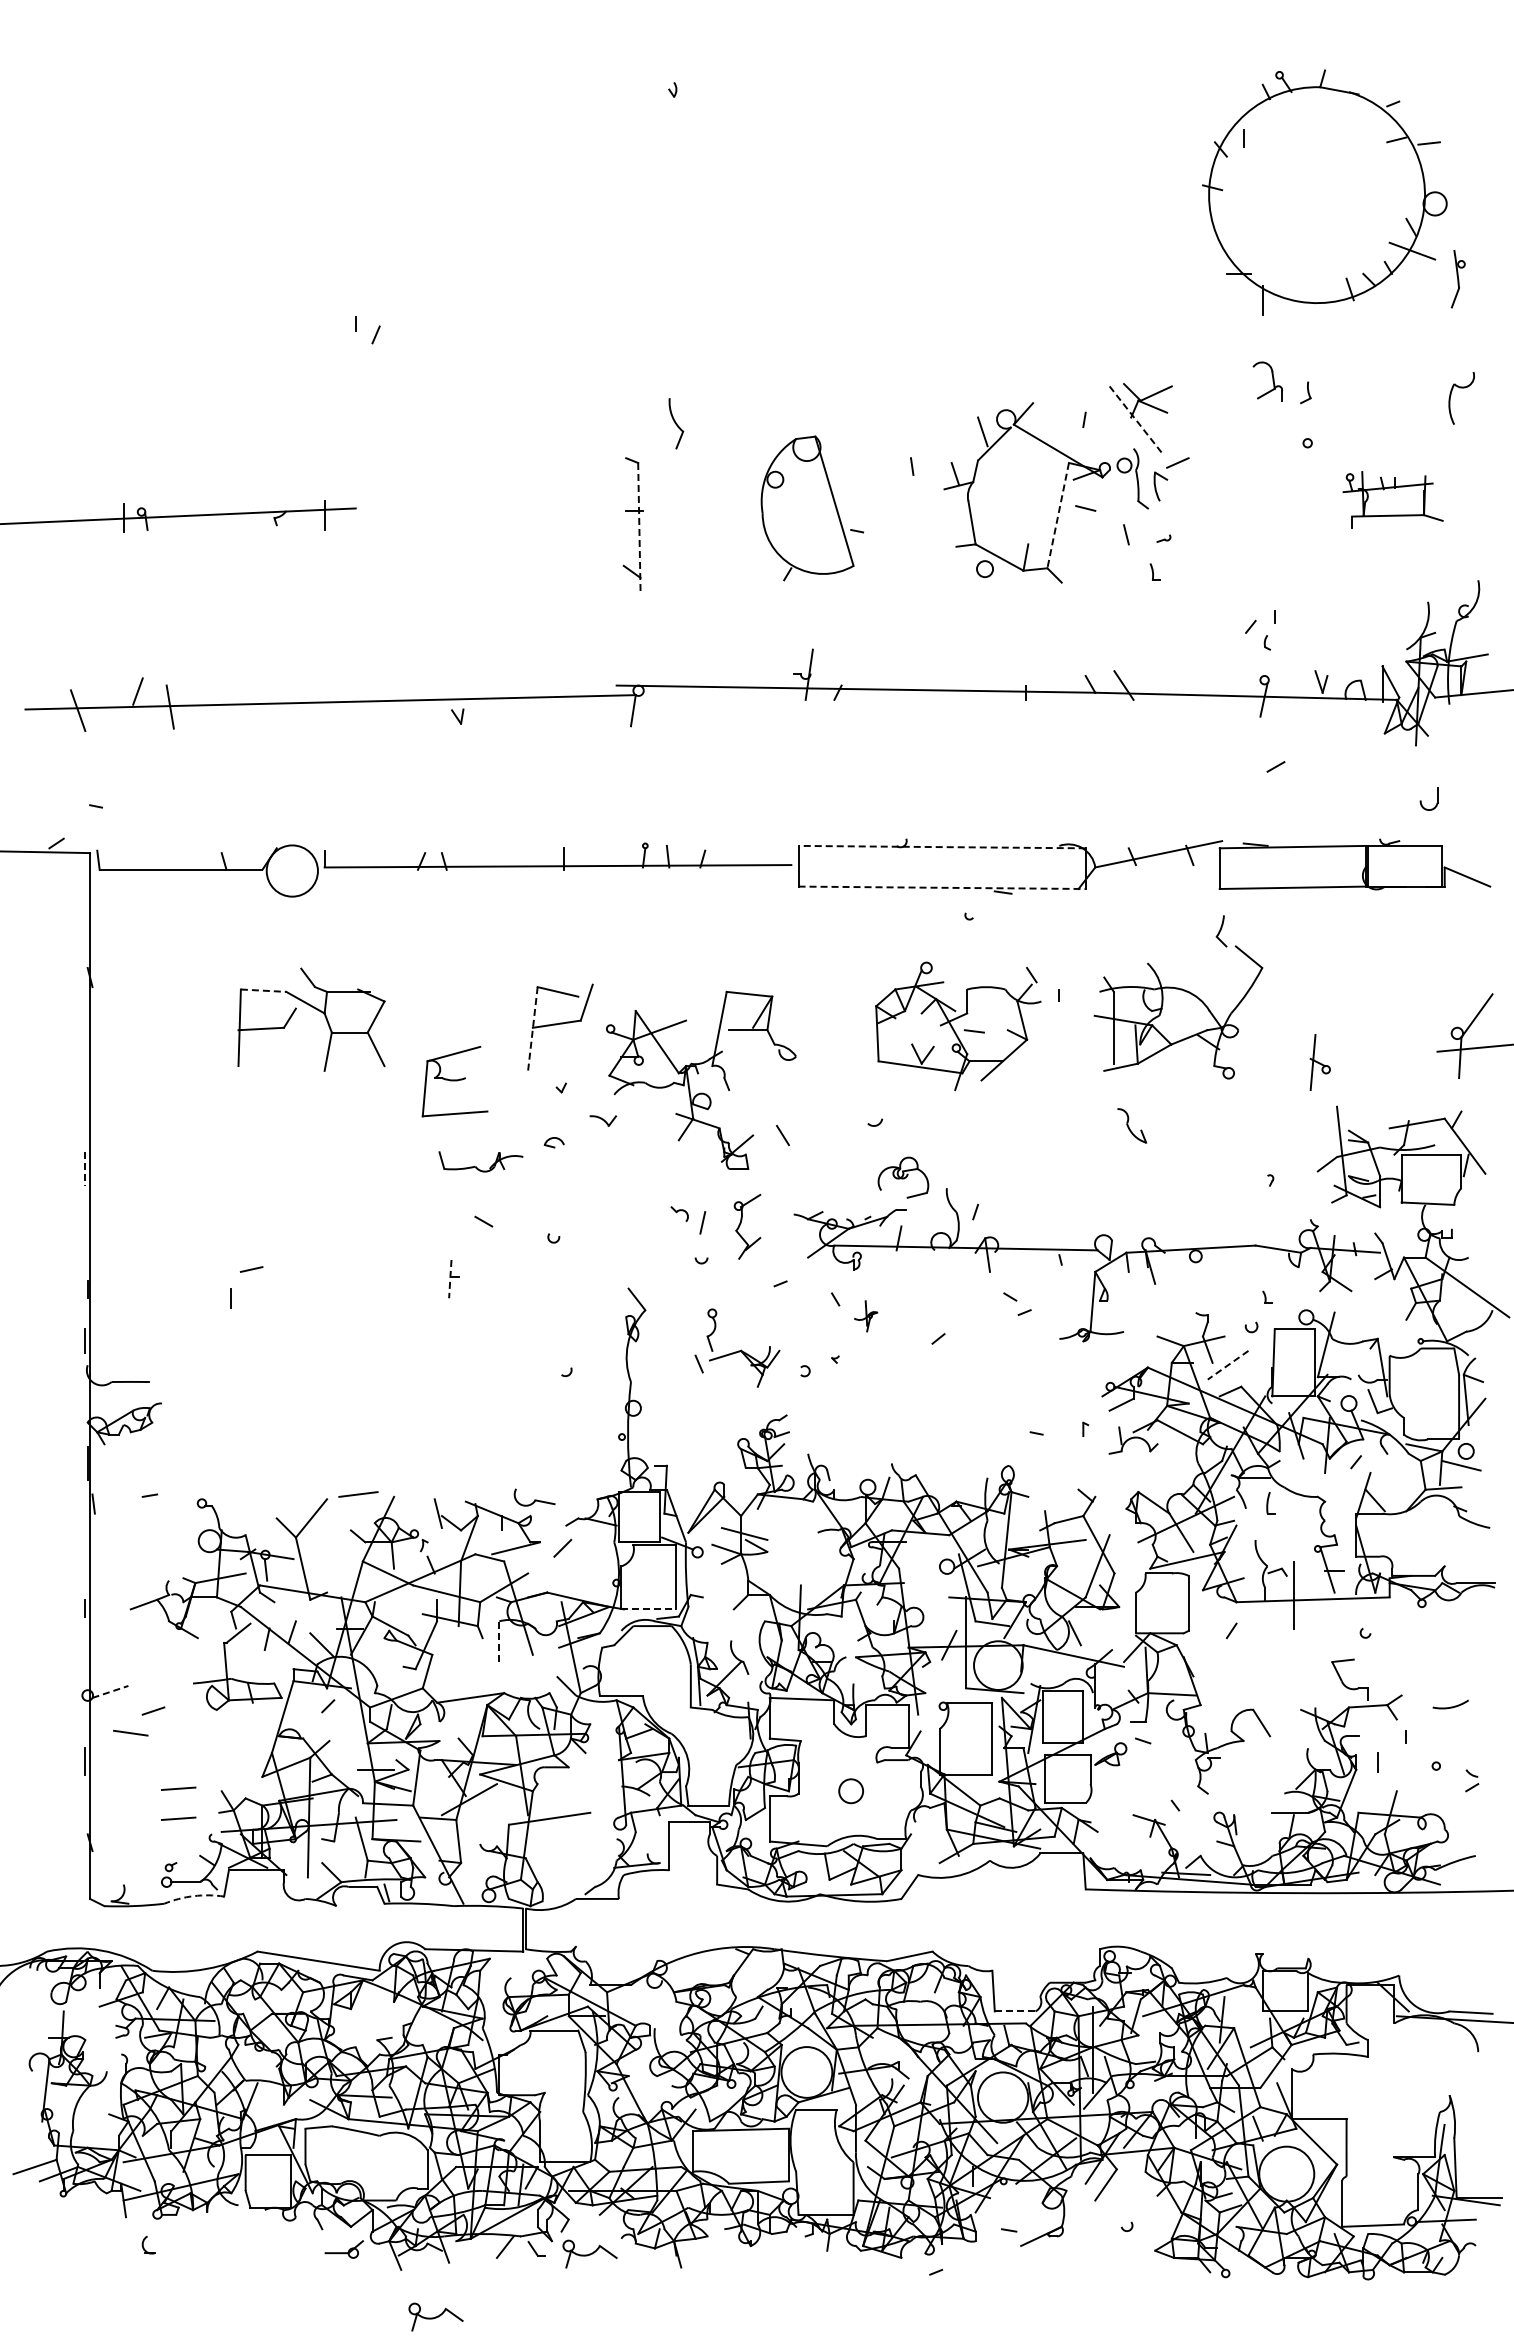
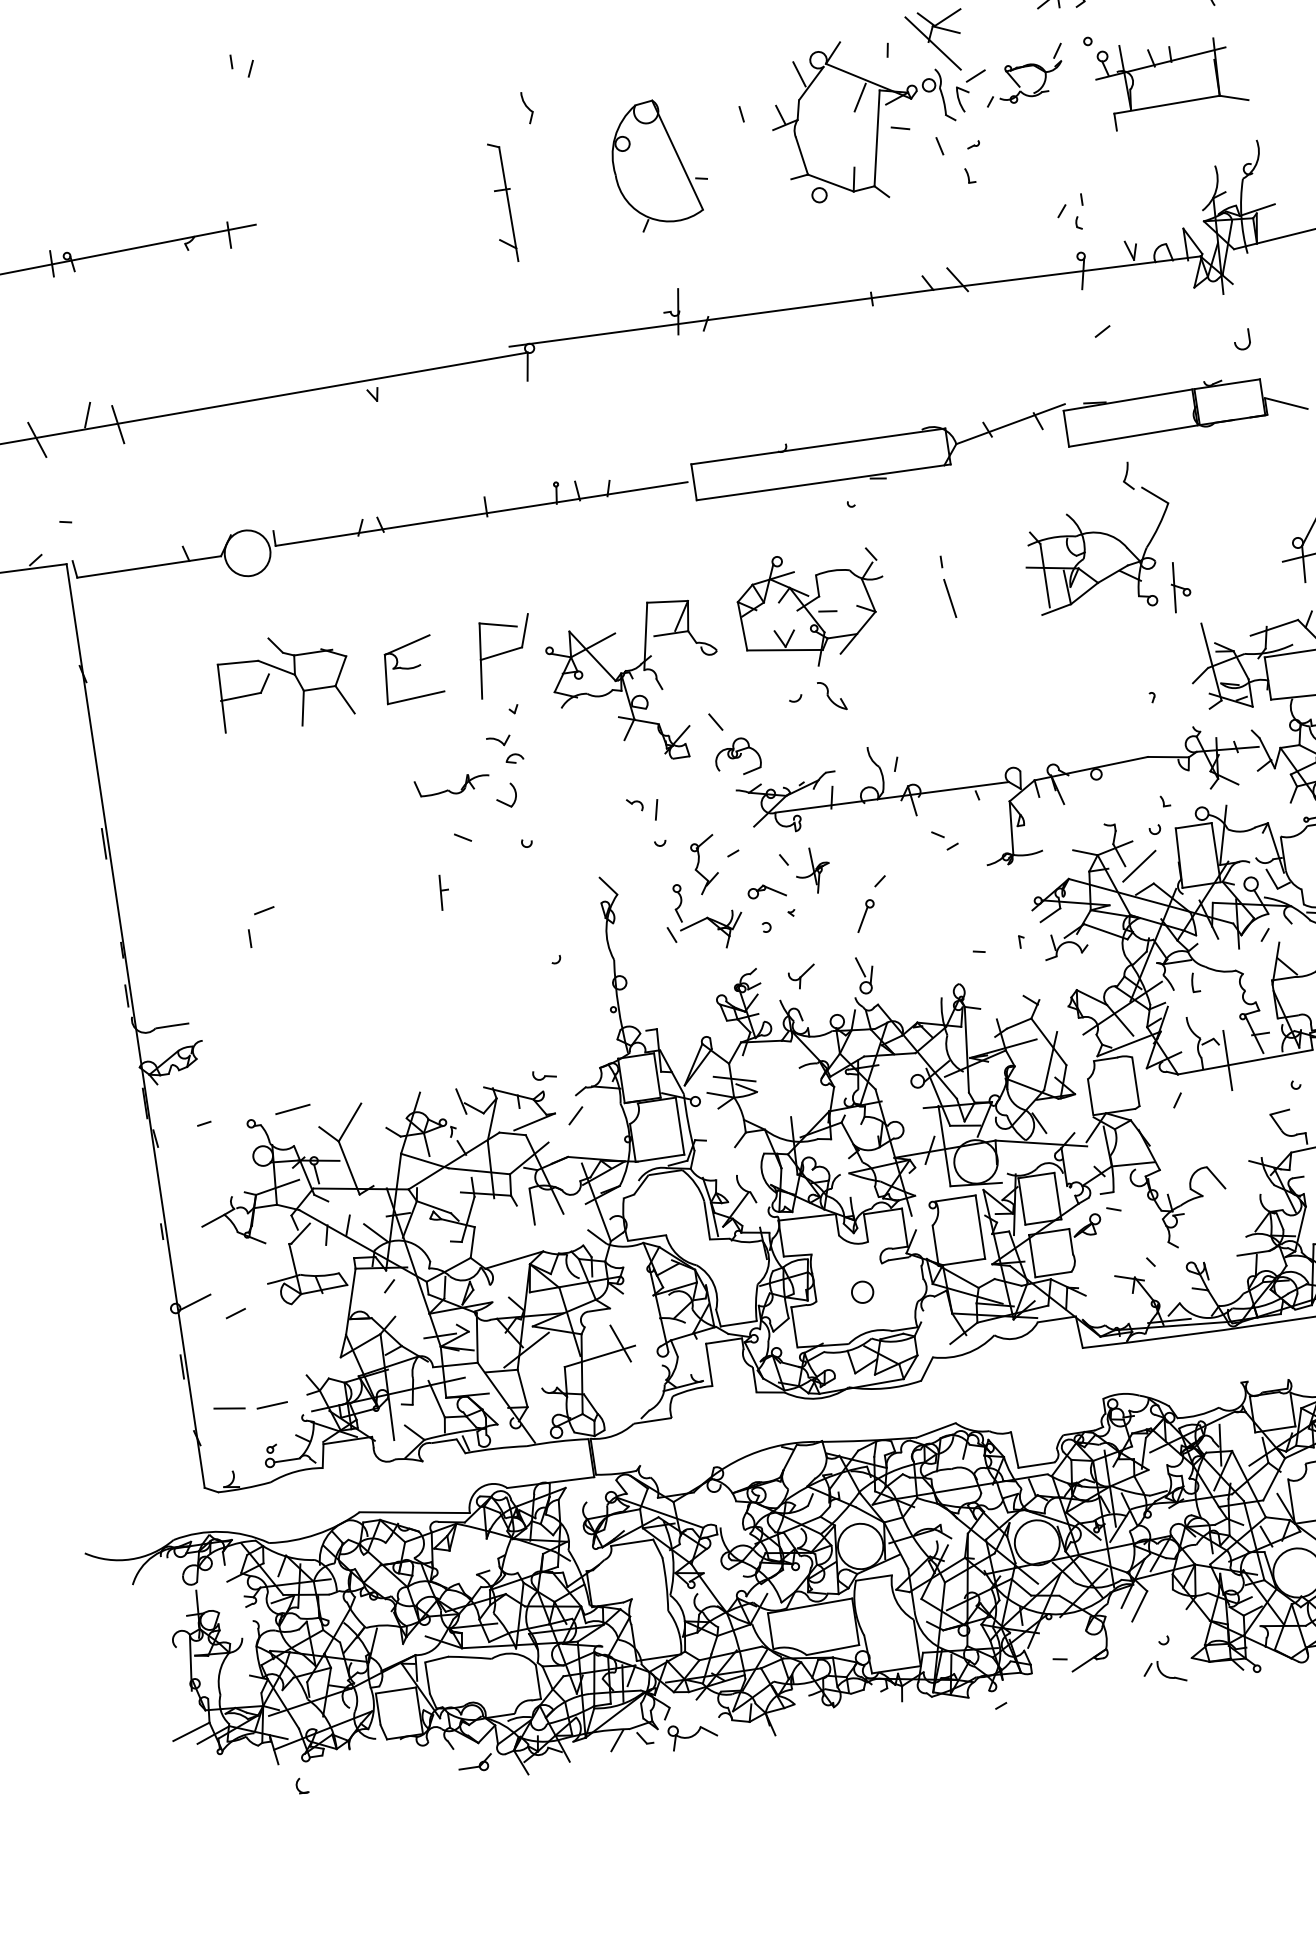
line: (1135, 419) -> (932, 43), dashed -> solid
part: (676, 423) -> (527, 107), size x0.71
part: (1231, 461) -> (1023, 67), added
line: (1045, 467) -> (859, 97), added
part: (1392, 499) -> (1170, 79), size x1.67
line: (1058, 515) -> (877, 138), dashed -> solid
line: (639, 527) -> (508, 204), dashed -> solid
line: (942, 847) -> (818, 446), dashed -> solid
line: (942, 887) -> (824, 482), dashed -> solid
line: (263, 990) -> (237, 662), dashed -> solid
part: (1178, 997) -> (1098, 540), moved
part: (958, 1025) -> (813, 608), moved
line: (532, 1029) -> (480, 661), dashed -> solid
line: (1062, 1036) -> (949, 597), added
part: (454, 1081) -> (411, 669), moved
part: (603, 1120) -> (498, 741), moved
part: (1132, 1125) -> (832, 695), moved
line: (85, 1169) -> (104, 844), dashed -> solid
part: (903, 1177) -> (737, 756), moved
part: (534, 1188) -> (503, 801), added
part: (741, 1223) -> (699, 862), moved
line: (450, 1279) -> (441, 893), dashed -> solid
part: (865, 1316) -> (812, 871), size x1.67
part: (811, 1331) -> (766, 891), added
line: (1228, 1365) -> (1139, 866), dashed -> solid
part: (916, 1374) -> (865, 915), added
part: (836, 1432) -> (802, 977), added
part: (907, 1440) -> (866, 975), added
line: (358, 1494) -> (292, 1109), moved
part: (534, 1497) -> (544, 1074), size x0.62
line: (648, 1609) -> (659, 1158), dashed -> solid
line: (499, 1641) -> (532, 1206), dashed -> solid
line: (110, 1691) -> (195, 1301), dashed -> solid
line: (130, 1732) -> (229, 1407), moved
line: (178, 1788) -> (268, 1378), removed
line: (574, 1807) -> (620, 1343), added
arc: (193, 1896) -> (295, 1472), dashed -> solid
line: (1015, 2011) -> (1036, 1465), dashed -> solid
part: (1122, 2261) -> (1164, 1671), added
part: (435, 2316) -> (564, 1811), removed

